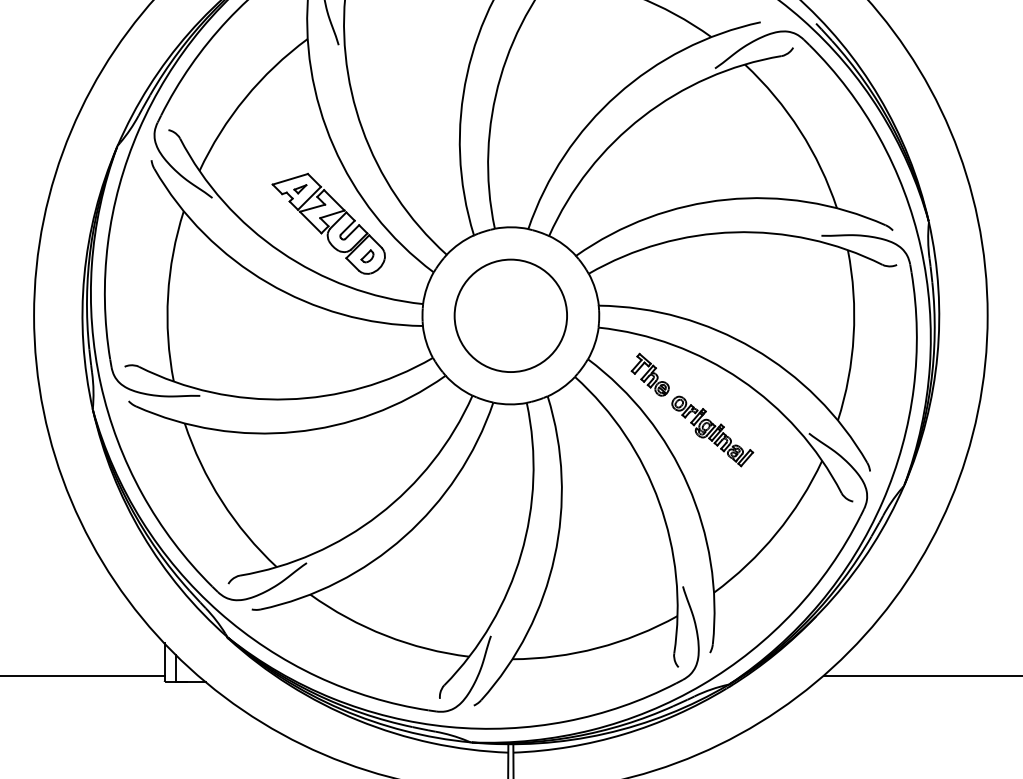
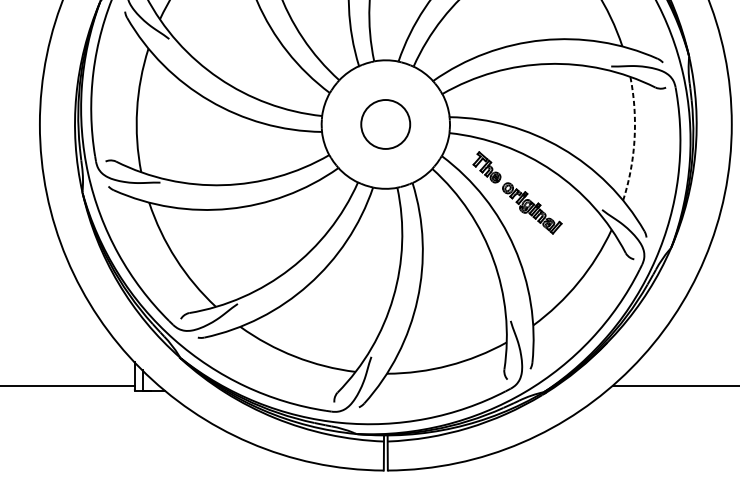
part: (328, 223) -> (253, 57), removed
circle: (510, 315) -> (385, 124), size x0.6
arc: (853, 335) -> (634, 138), solid -> dashed

